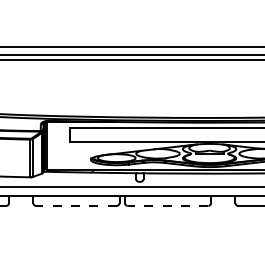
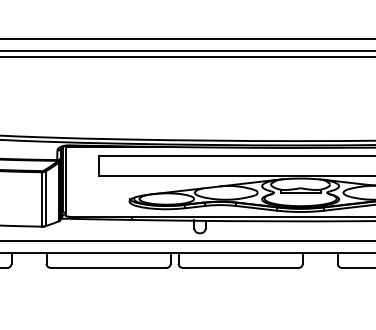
line: (75, 205) -> (107, 267), dashed -> solid
line: (167, 205) -> (239, 267), dashed -> solid

